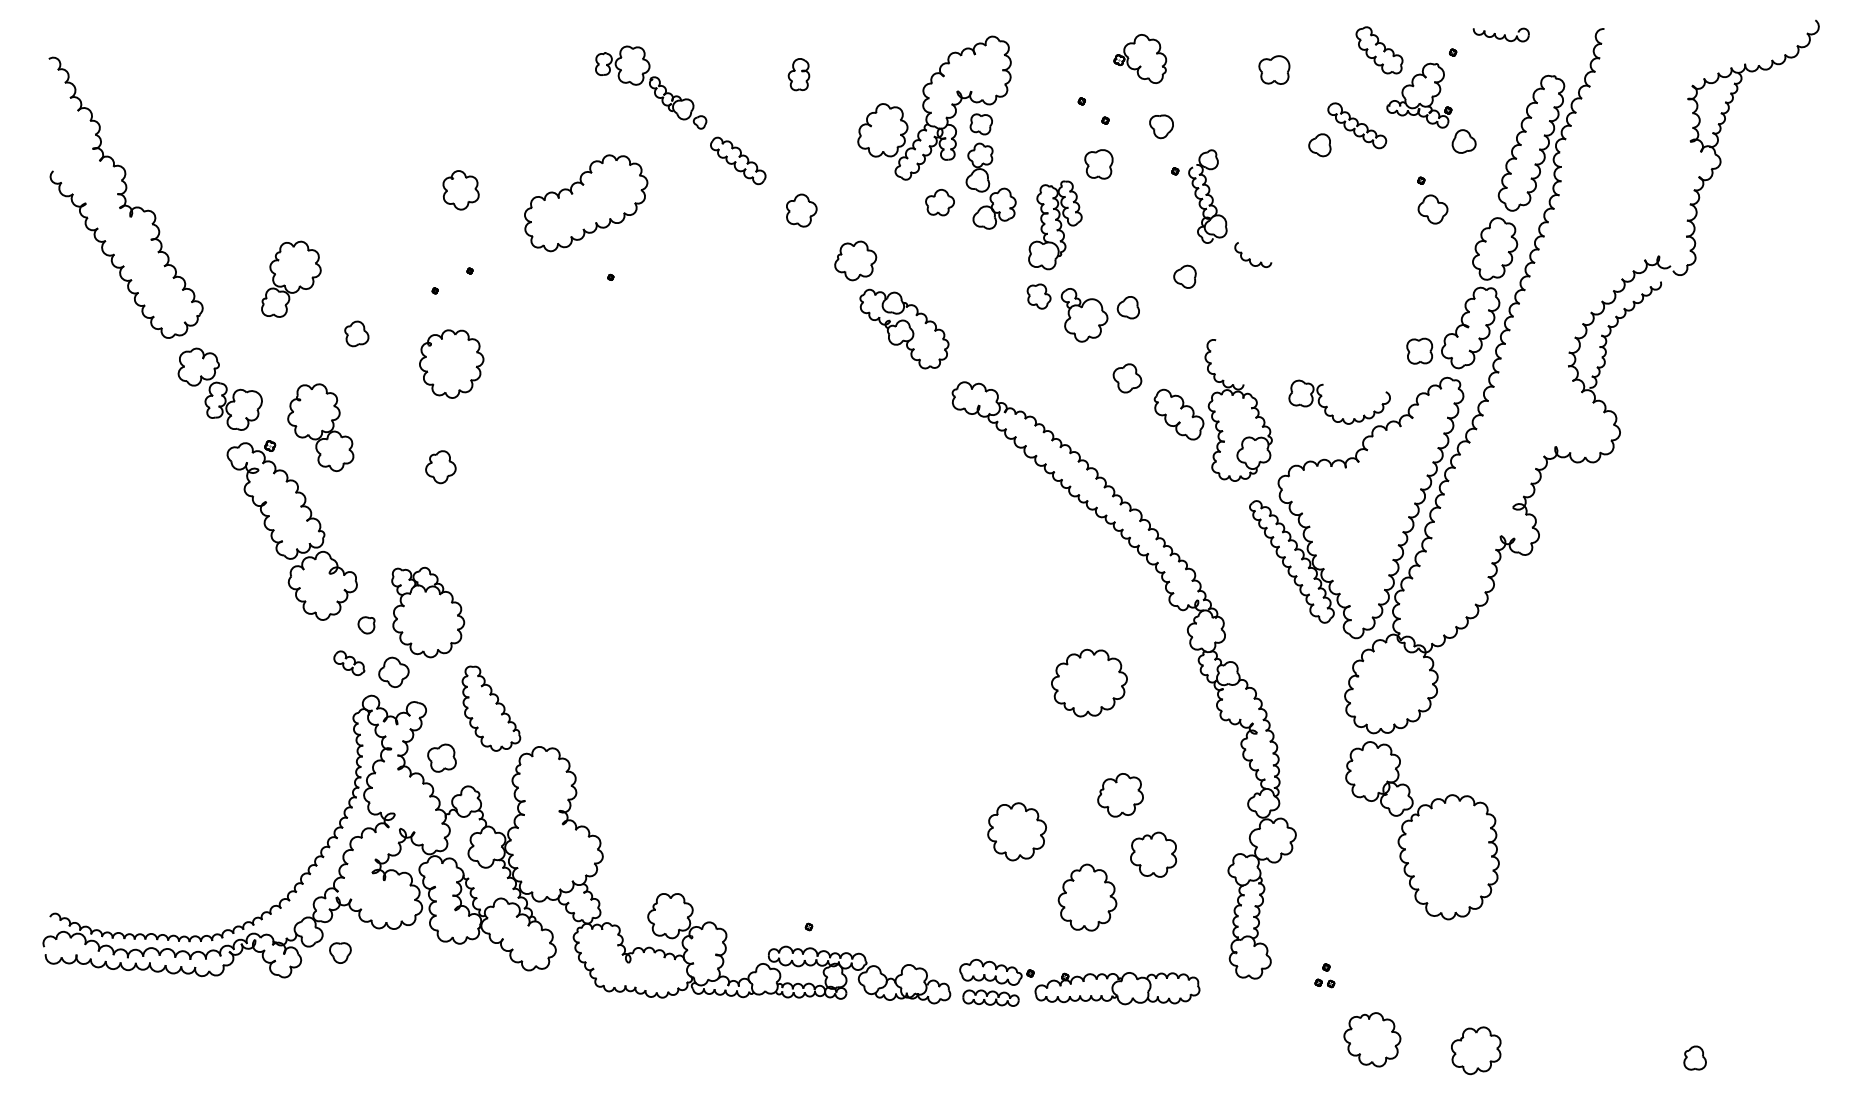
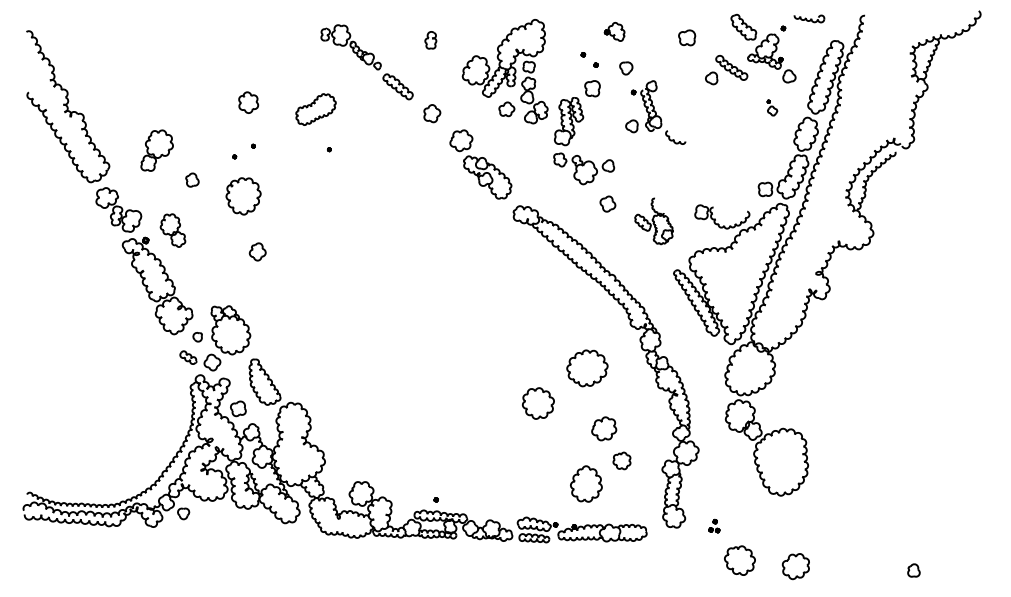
part: (1139, 58) -> (614, 31), size x0.7
part: (1432, 199) -> (772, 107), size x0.6
part: (585, 202) -> (315, 109), size x0.6
part: (1184, 277) -> (631, 126), moved
part: (1212, 410) -> (653, 221), size x0.6
part: (319, 427) -> (172, 230), size x0.7
part: (440, 466) -> (257, 251), moved
part: (1017, 831) -> (538, 403), moved
part: (1152, 853) -> (621, 460), size x0.7

